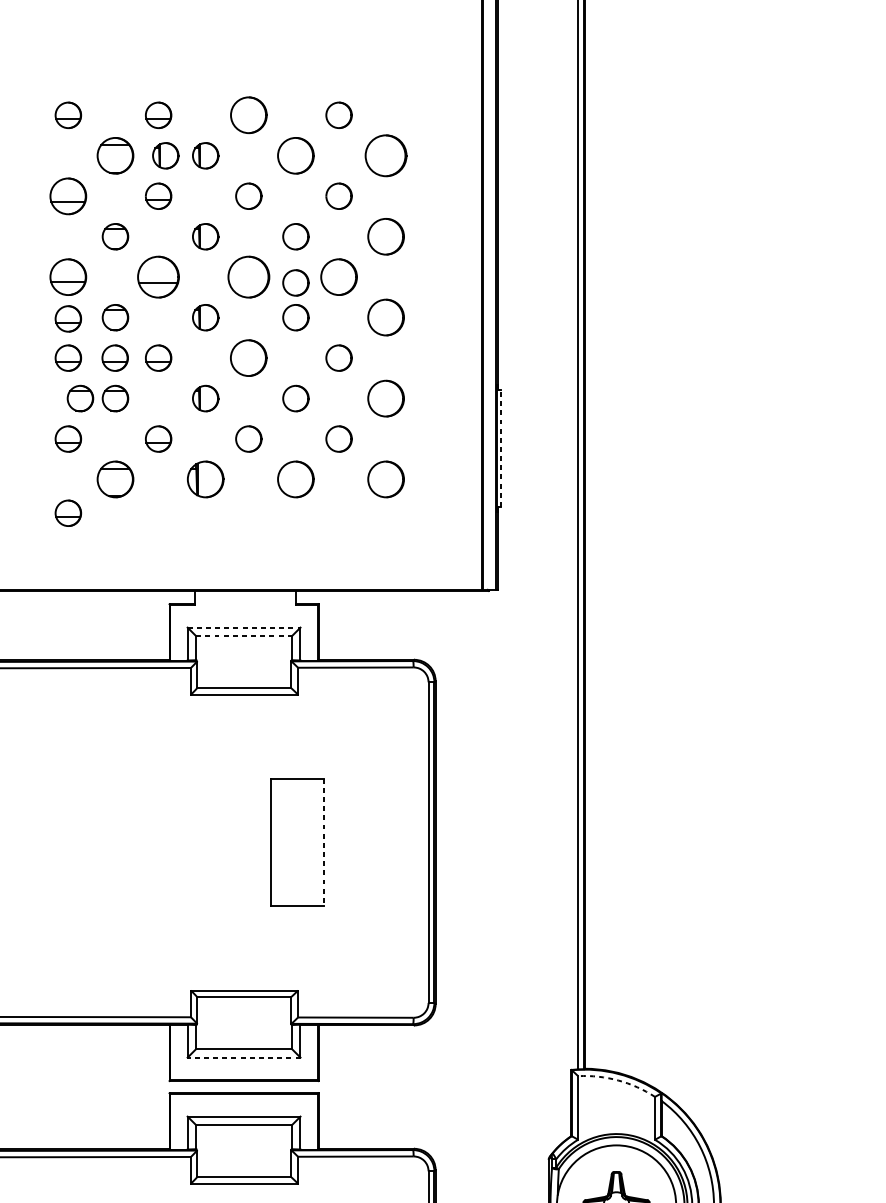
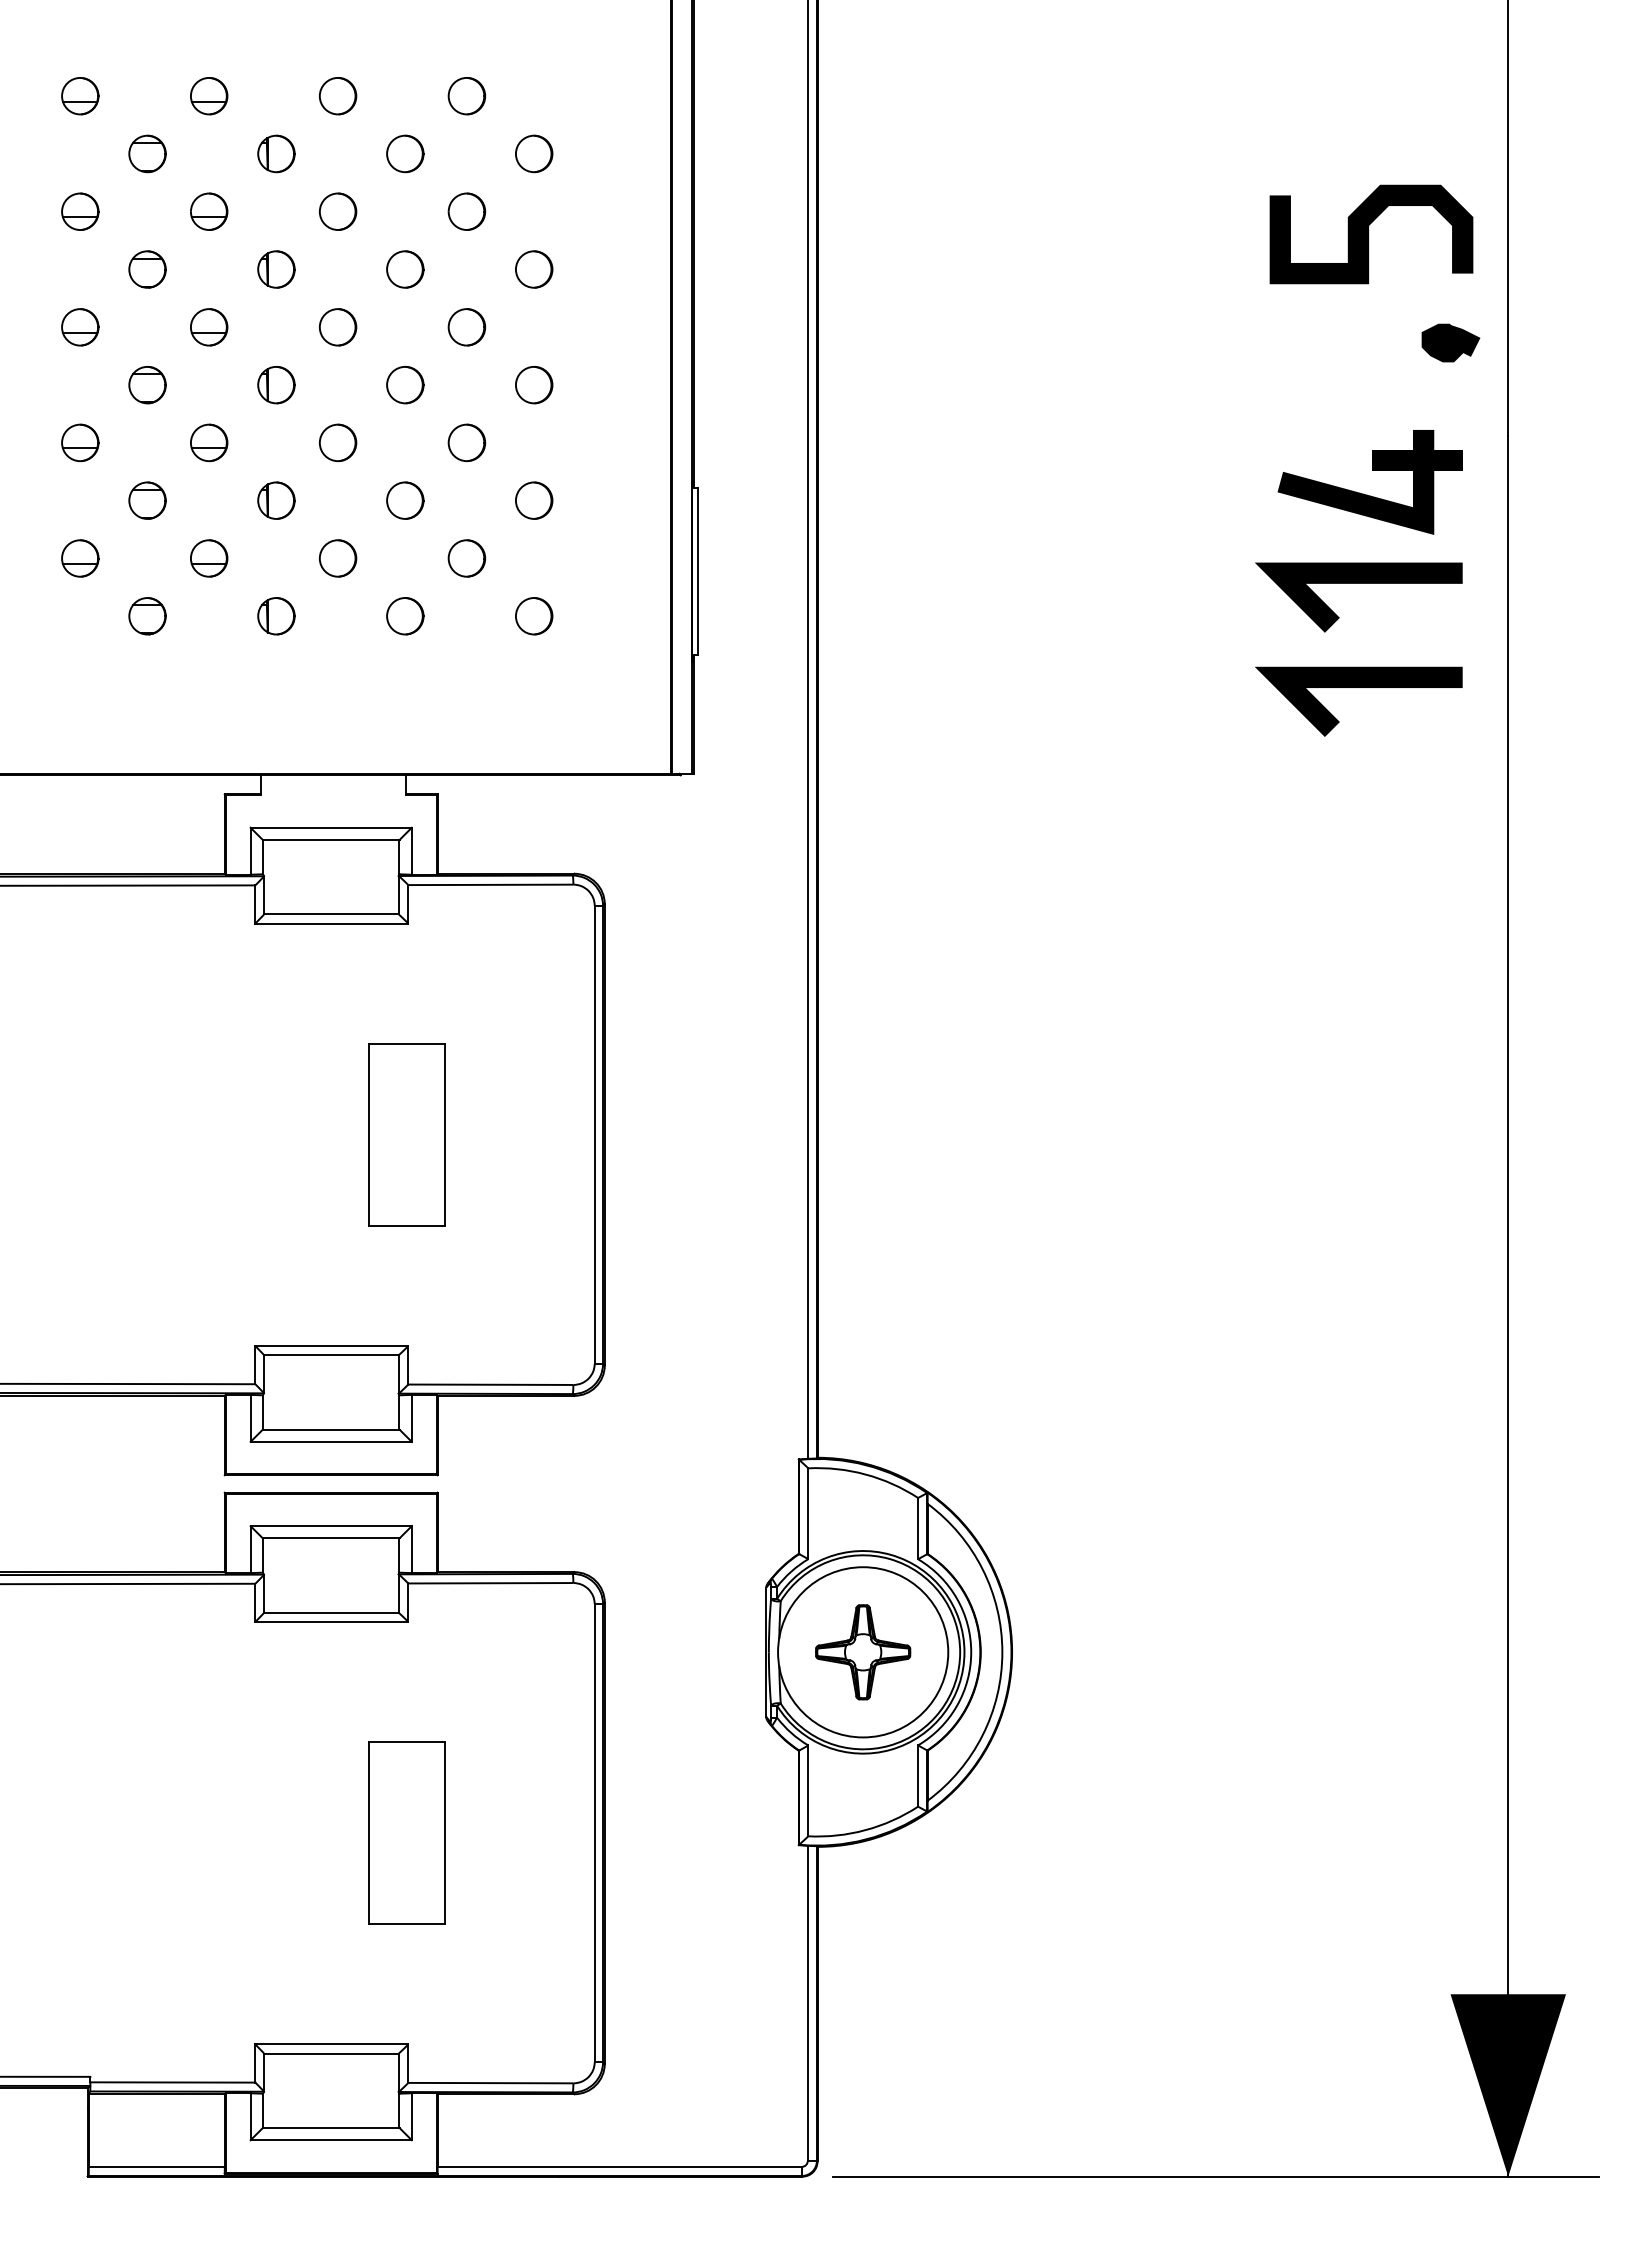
part: (248, 115) -> (337, 96), size x0.71
part: (115, 155) -> (147, 153), size x0.71
part: (165, 155) -> (219, 153), removed
part: (296, 155) -> (405, 153), size x0.71
part: (386, 155) -> (534, 153), size x0.62
part: (68, 196) -> (80, 211), size x0.71
circle: (386, 236) -> (534, 269), size x0.71
part: (68, 277) -> (80, 327), size x0.71
part: (158, 277) -> (209, 327), size x0.62
part: (248, 277) -> (337, 327), size x0.62
part: (338, 277) -> (466, 327), size x0.71
circle: (296, 282) -> (405, 335), removed
circle: (386, 317) -> (534, 385), size x0.71
part: (68, 318) -> (80, 386), removed
part: (115, 357) -> (147, 442), removed
part: (249, 357) -> (338, 442), size x0.71
part: (80, 398) -> (97, 500), removed
circle: (386, 398) -> (534, 500), size x0.71
line: (500, 448) -> (697, 571), dashed -> solid
part: (115, 479) -> (147, 616), size x0.71
part: (205, 479) -> (276, 616), size x0.71
circle: (296, 479) -> (405, 616), size x0.71
circle: (386, 479) -> (534, 616), size x0.71
part: (68, 513) -> (80, 664), removed
line: (244, 627) -> (331, 827), dashed -> solid
line: (244, 635) -> (331, 839), dashed -> solid
line: (324, 843) -> (445, 1135), dashed -> solid
line: (244, 1057) -> (331, 1441), dashed -> solid
arc: (618, 1080) -> (865, 1474), dashed -> solid

